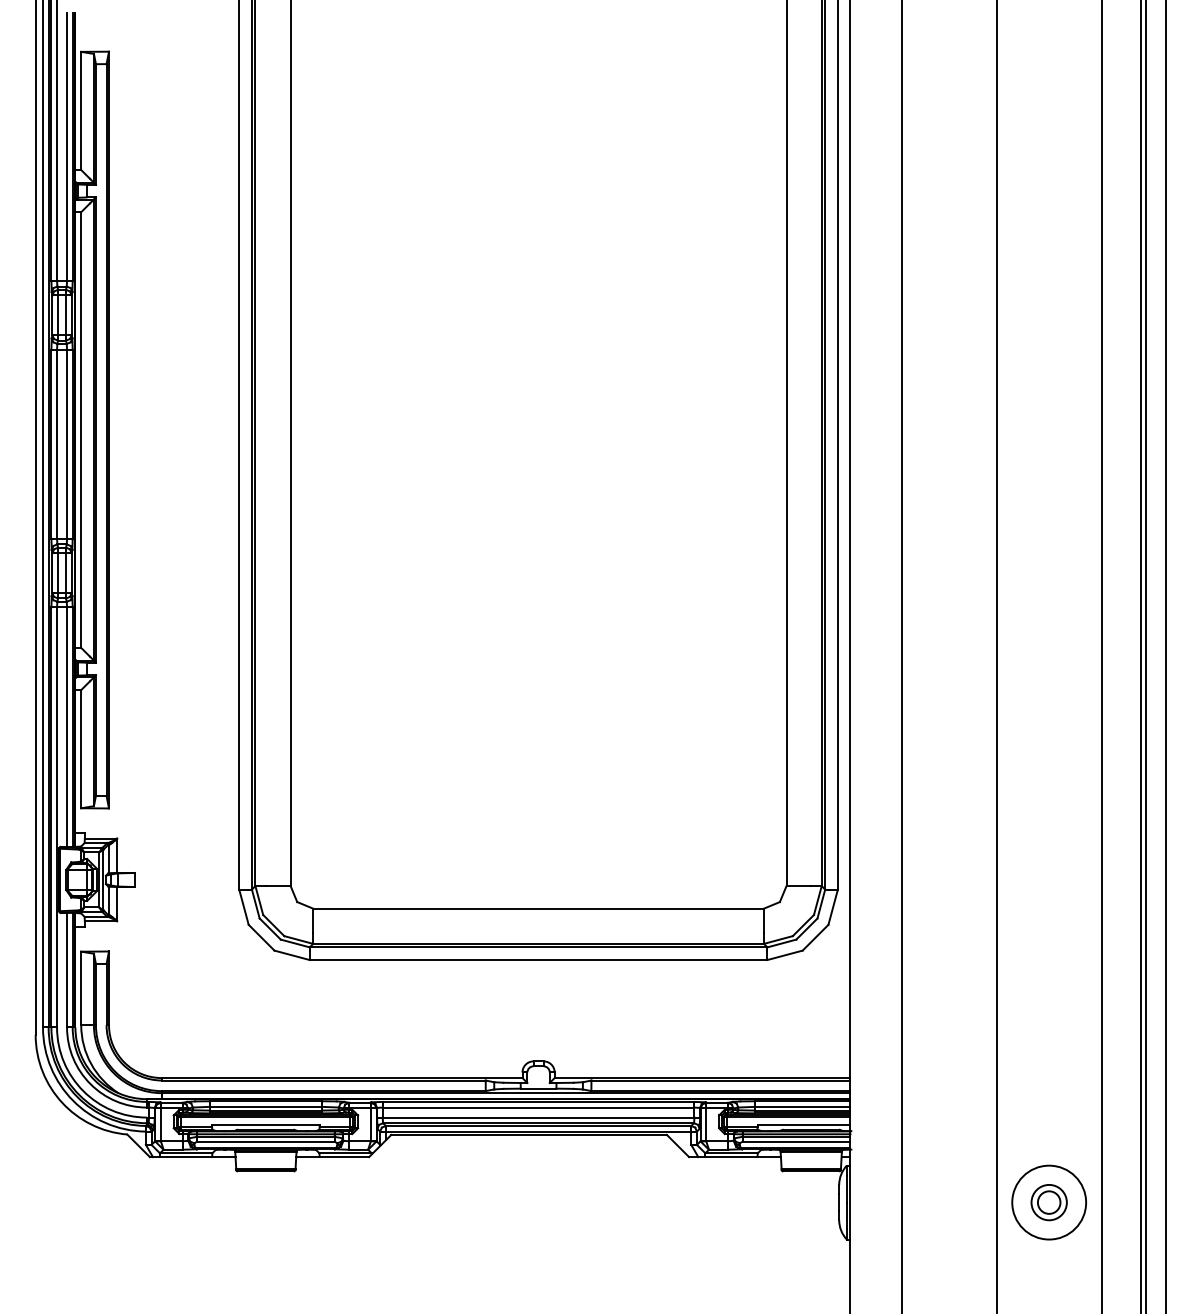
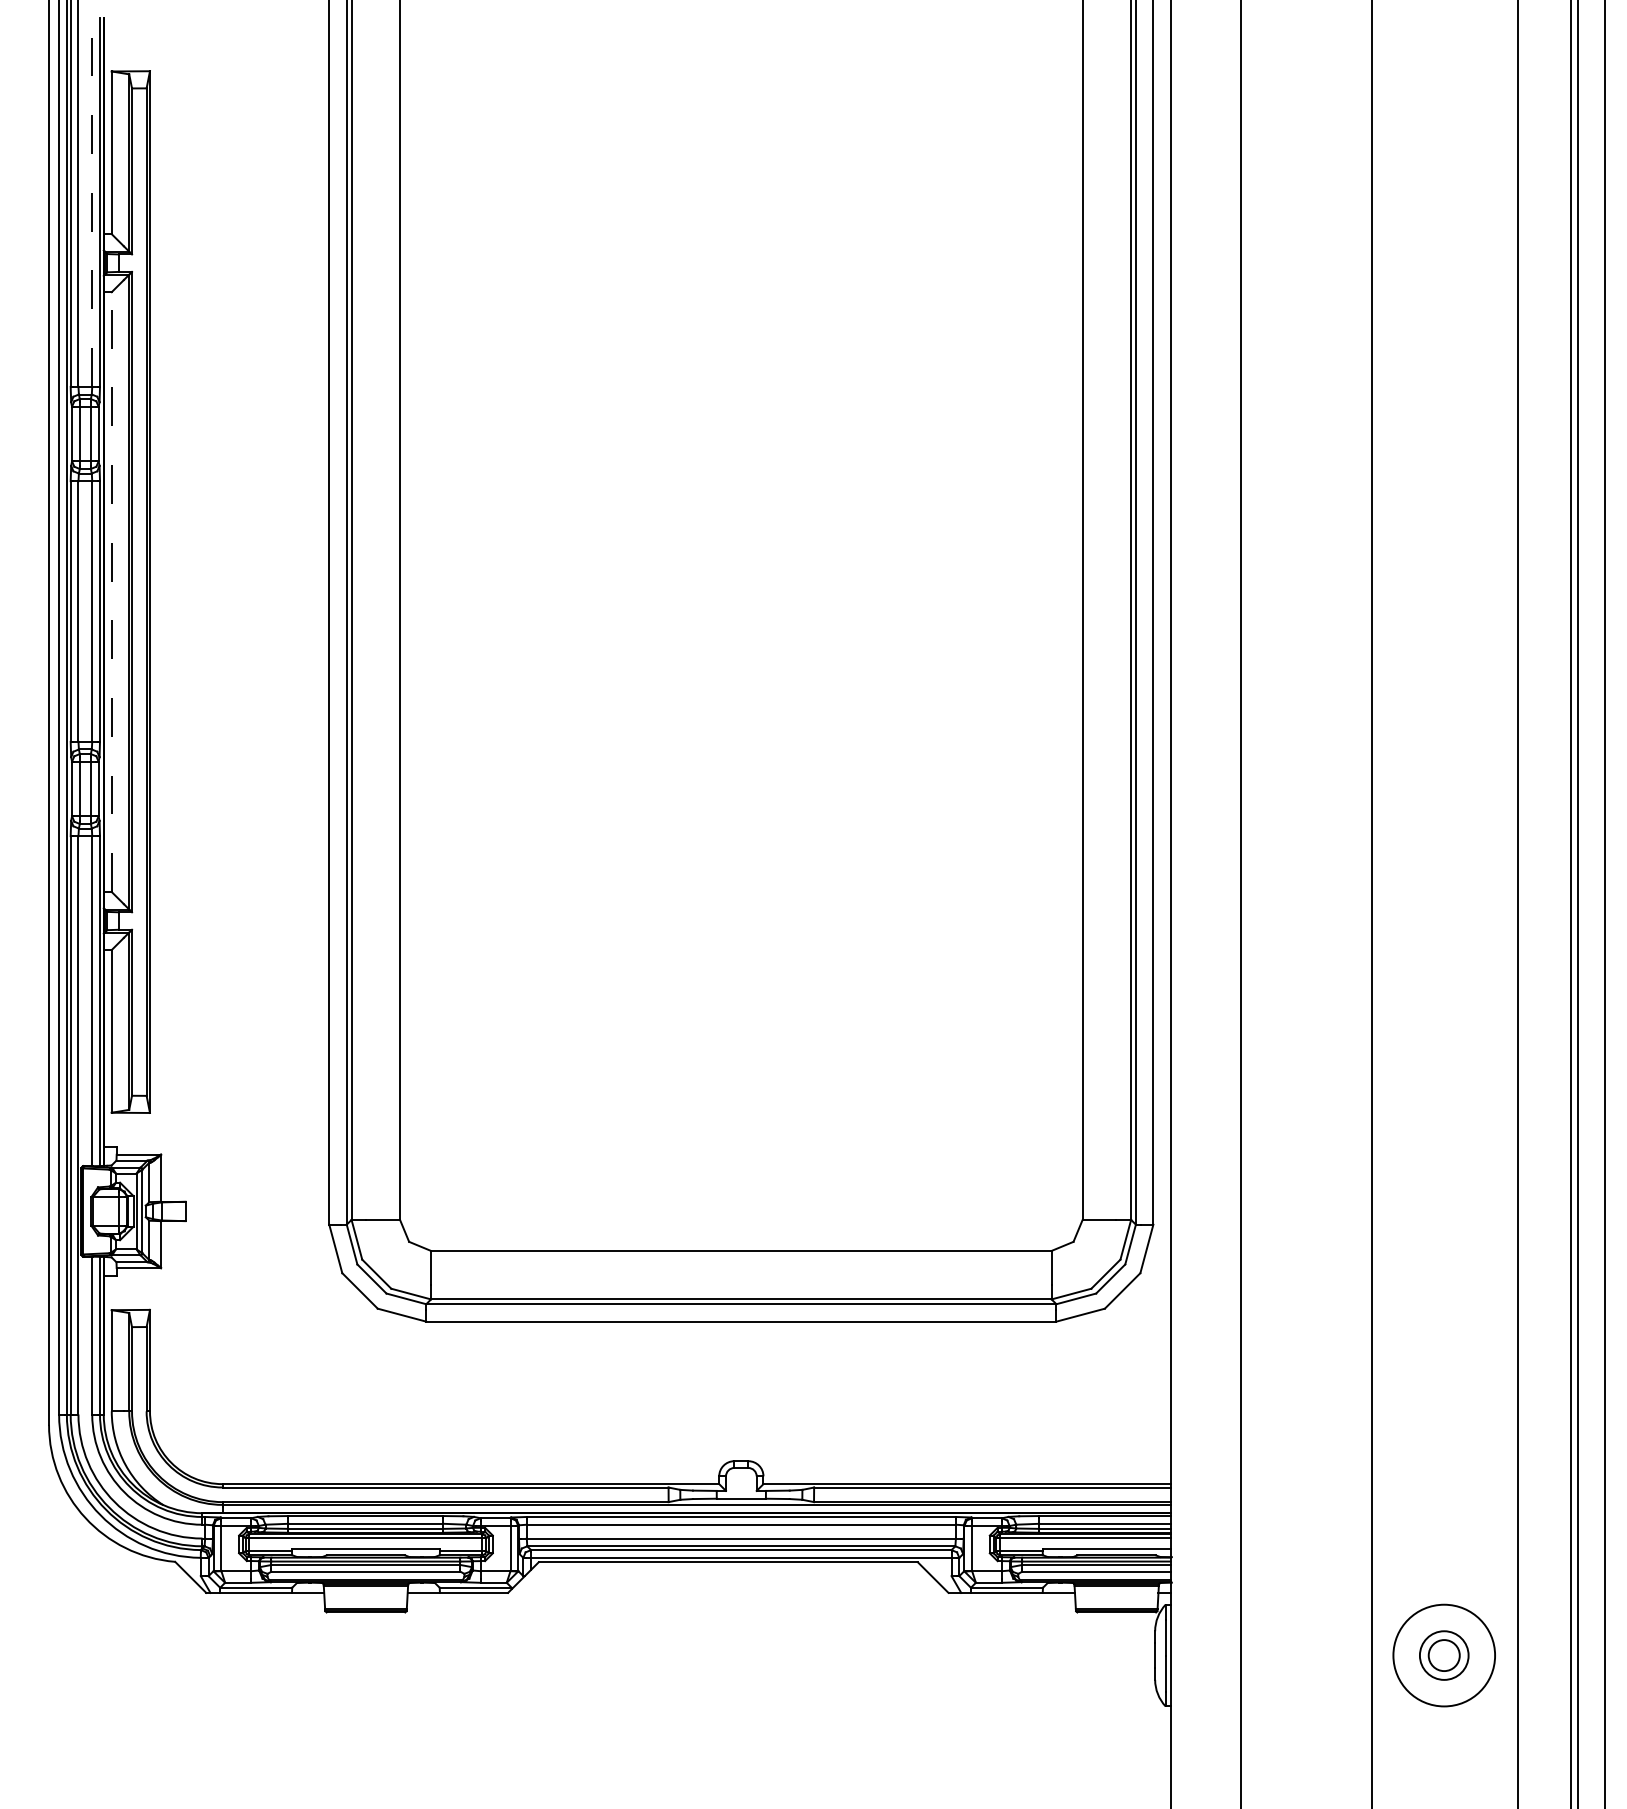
line: (67, 147) -> (92, 203), solid -> dashed
line: (81, 430) -> (112, 592), solid -> dashed

